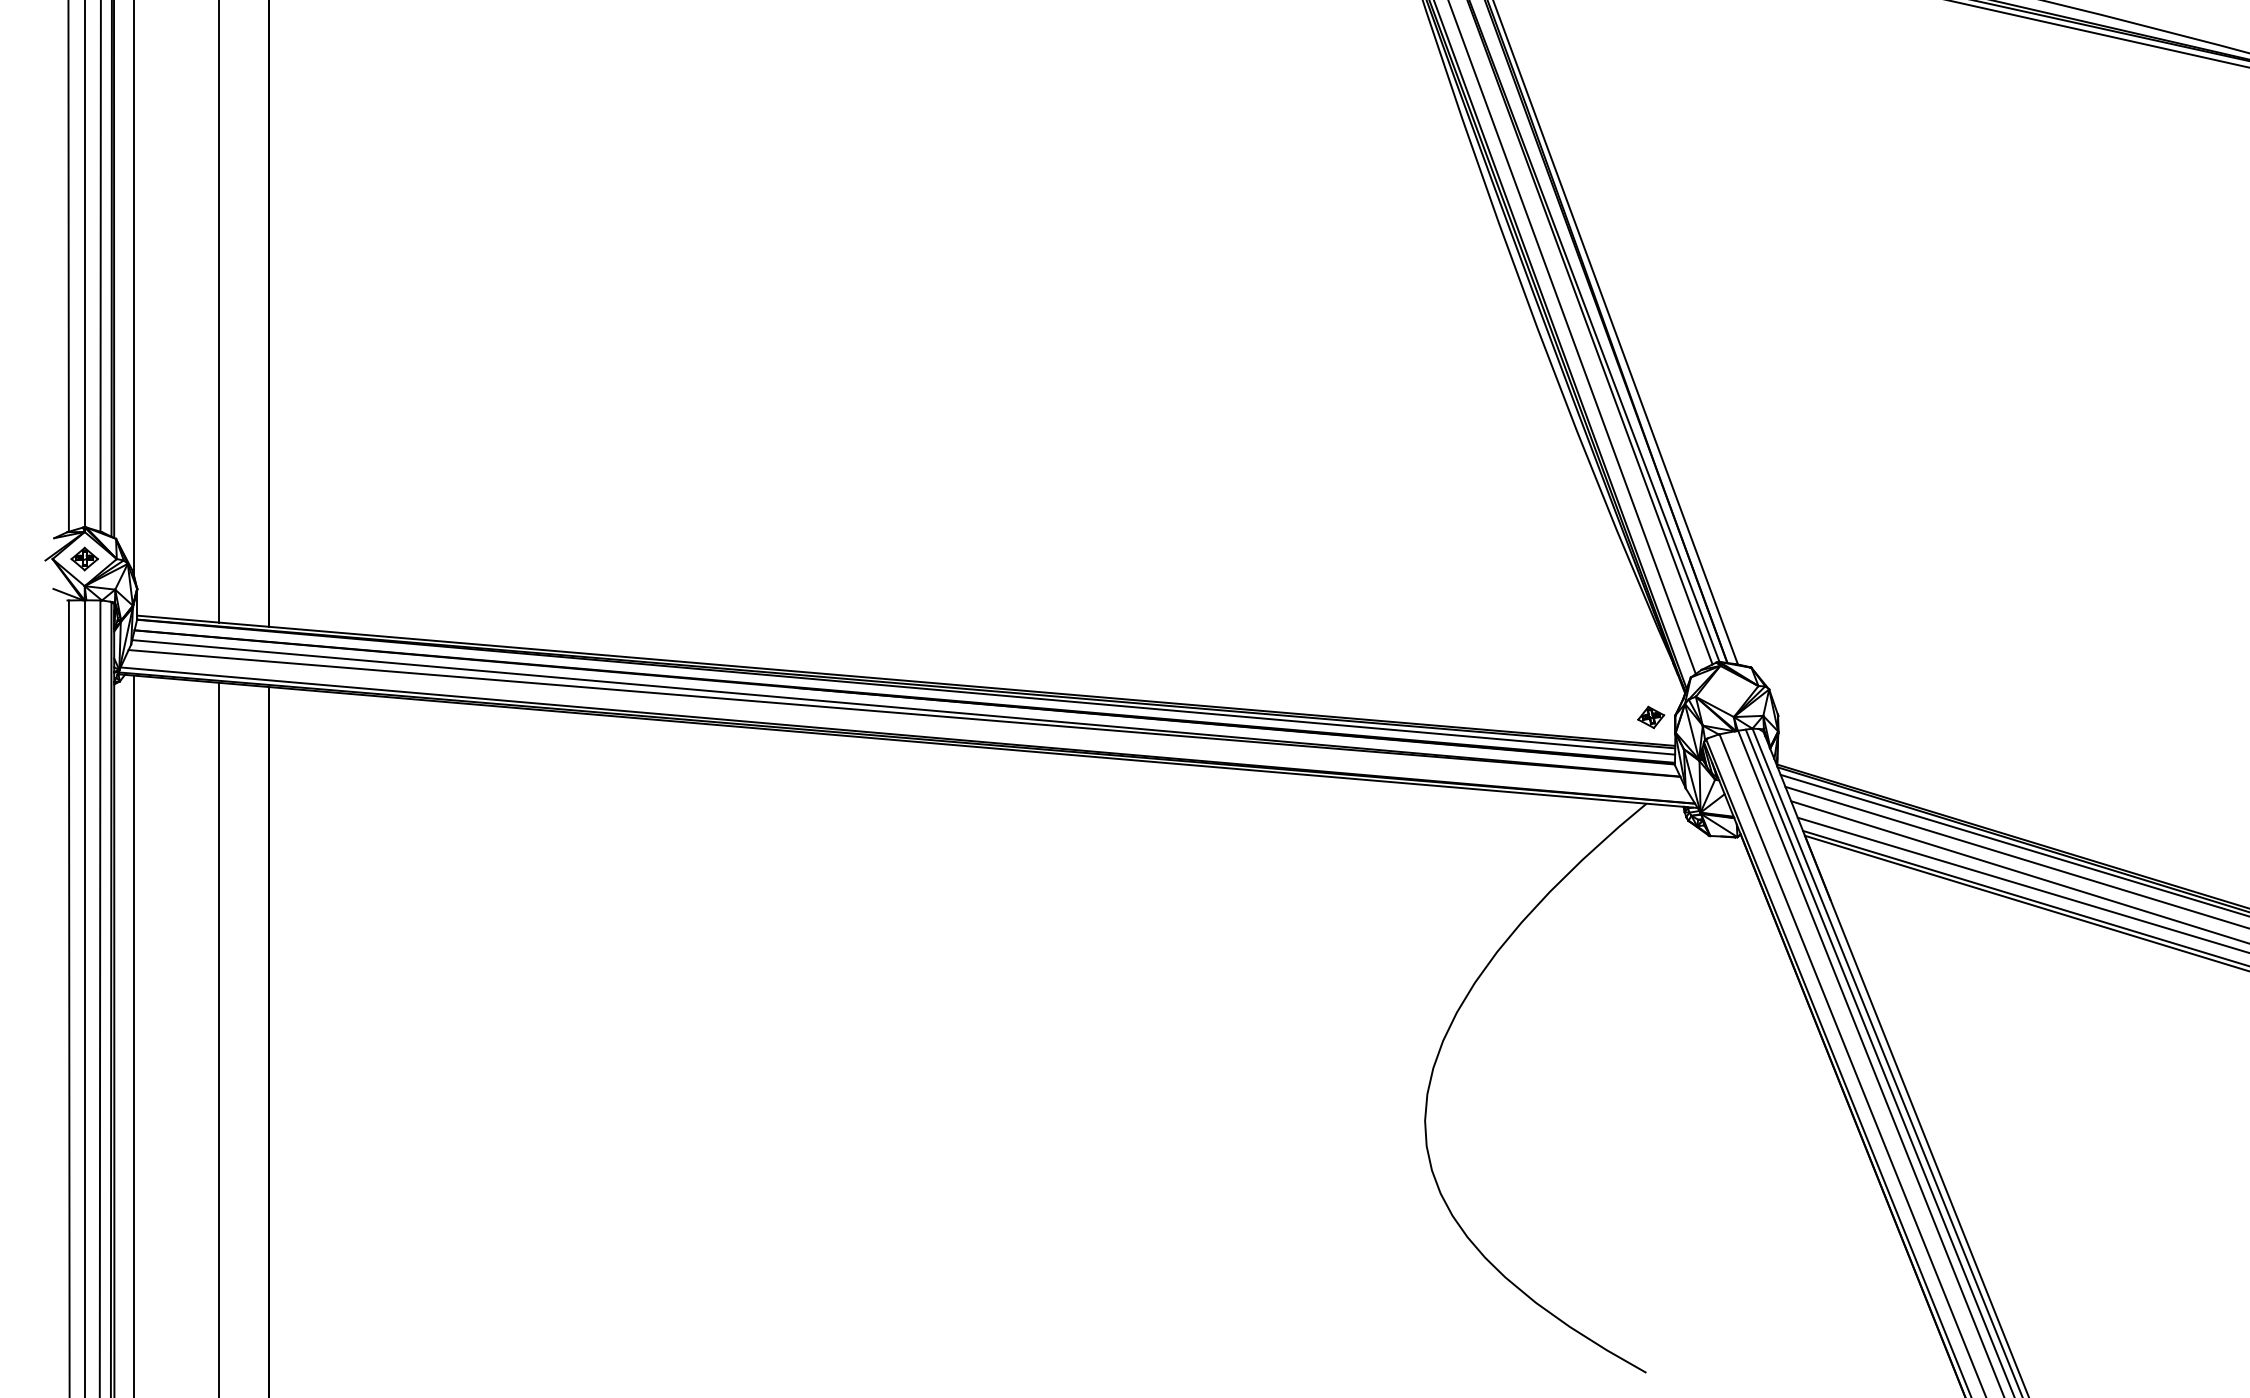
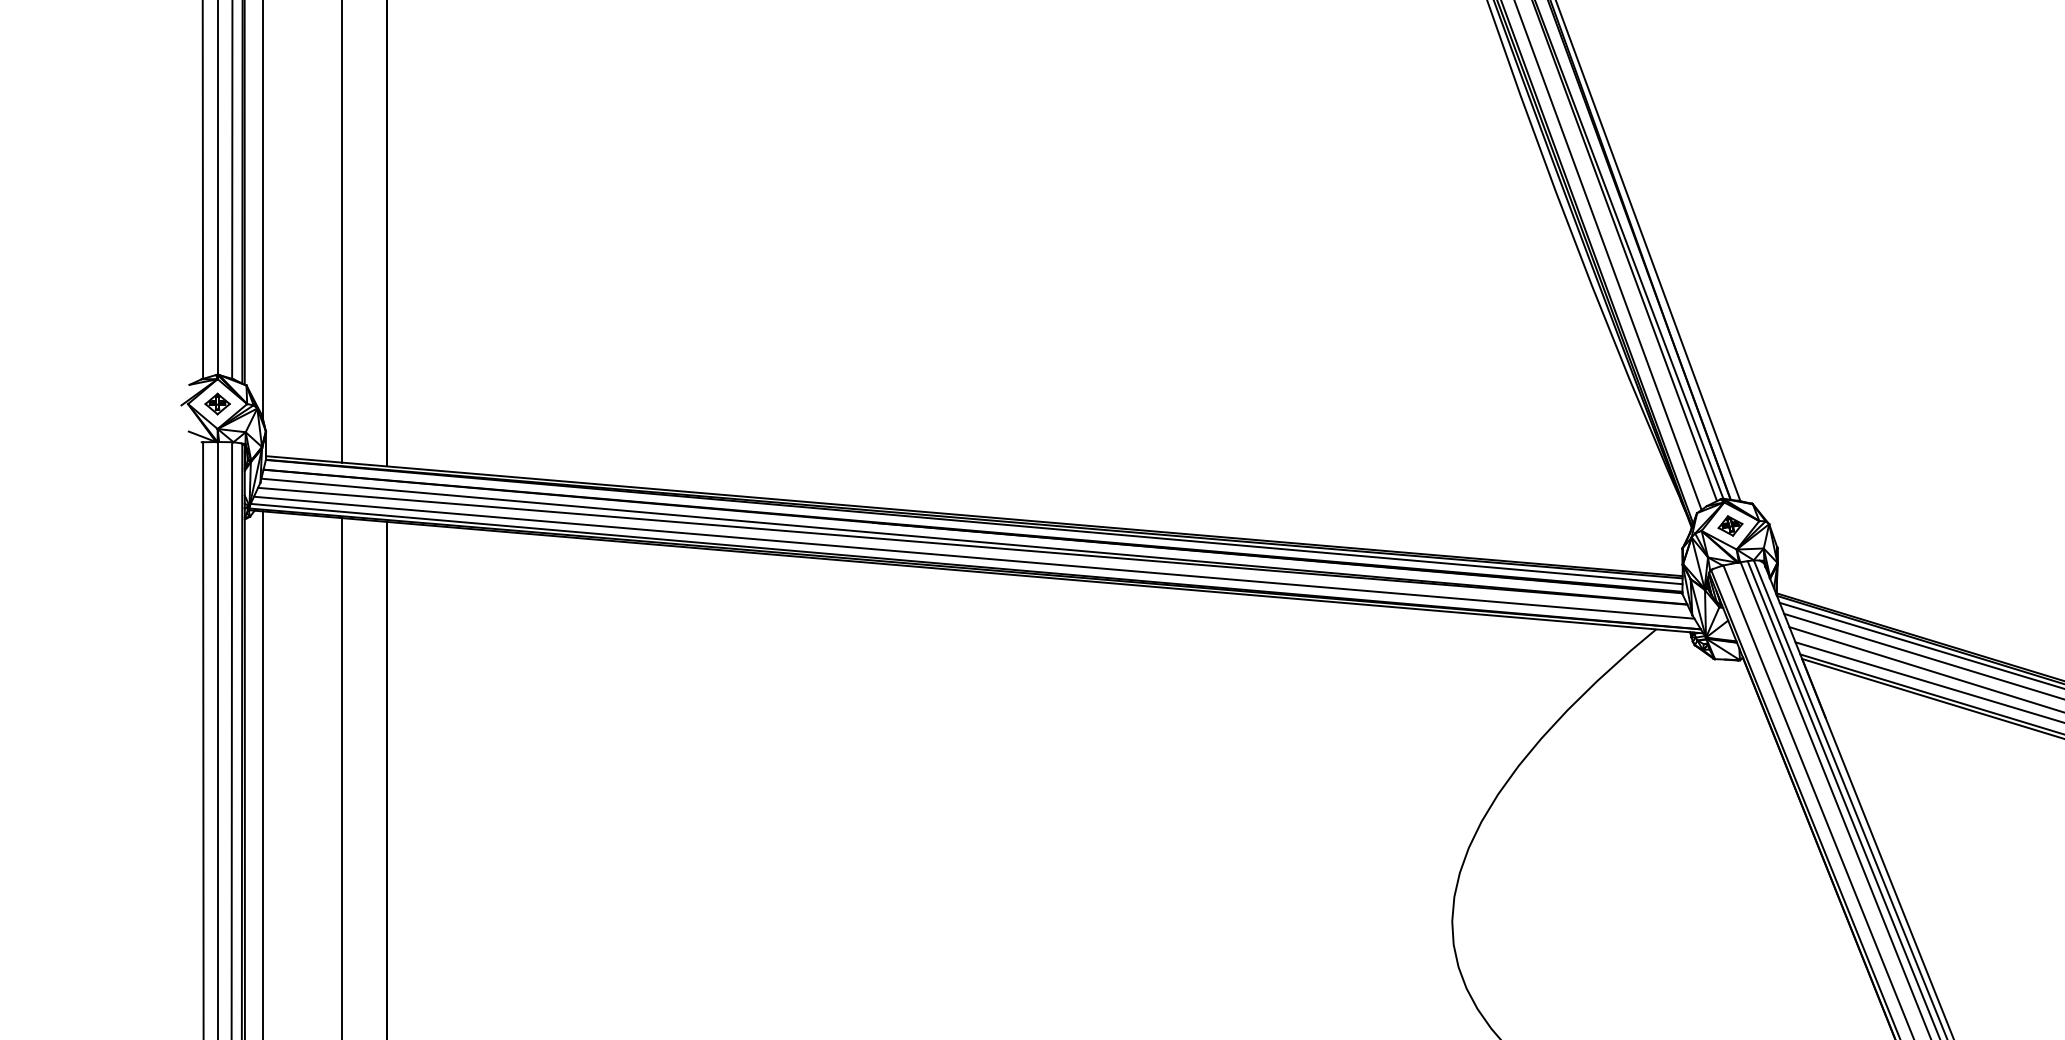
part: (1651, 717) -> (1730, 526), moved
line: (906, 725) -> (974, 557), added

